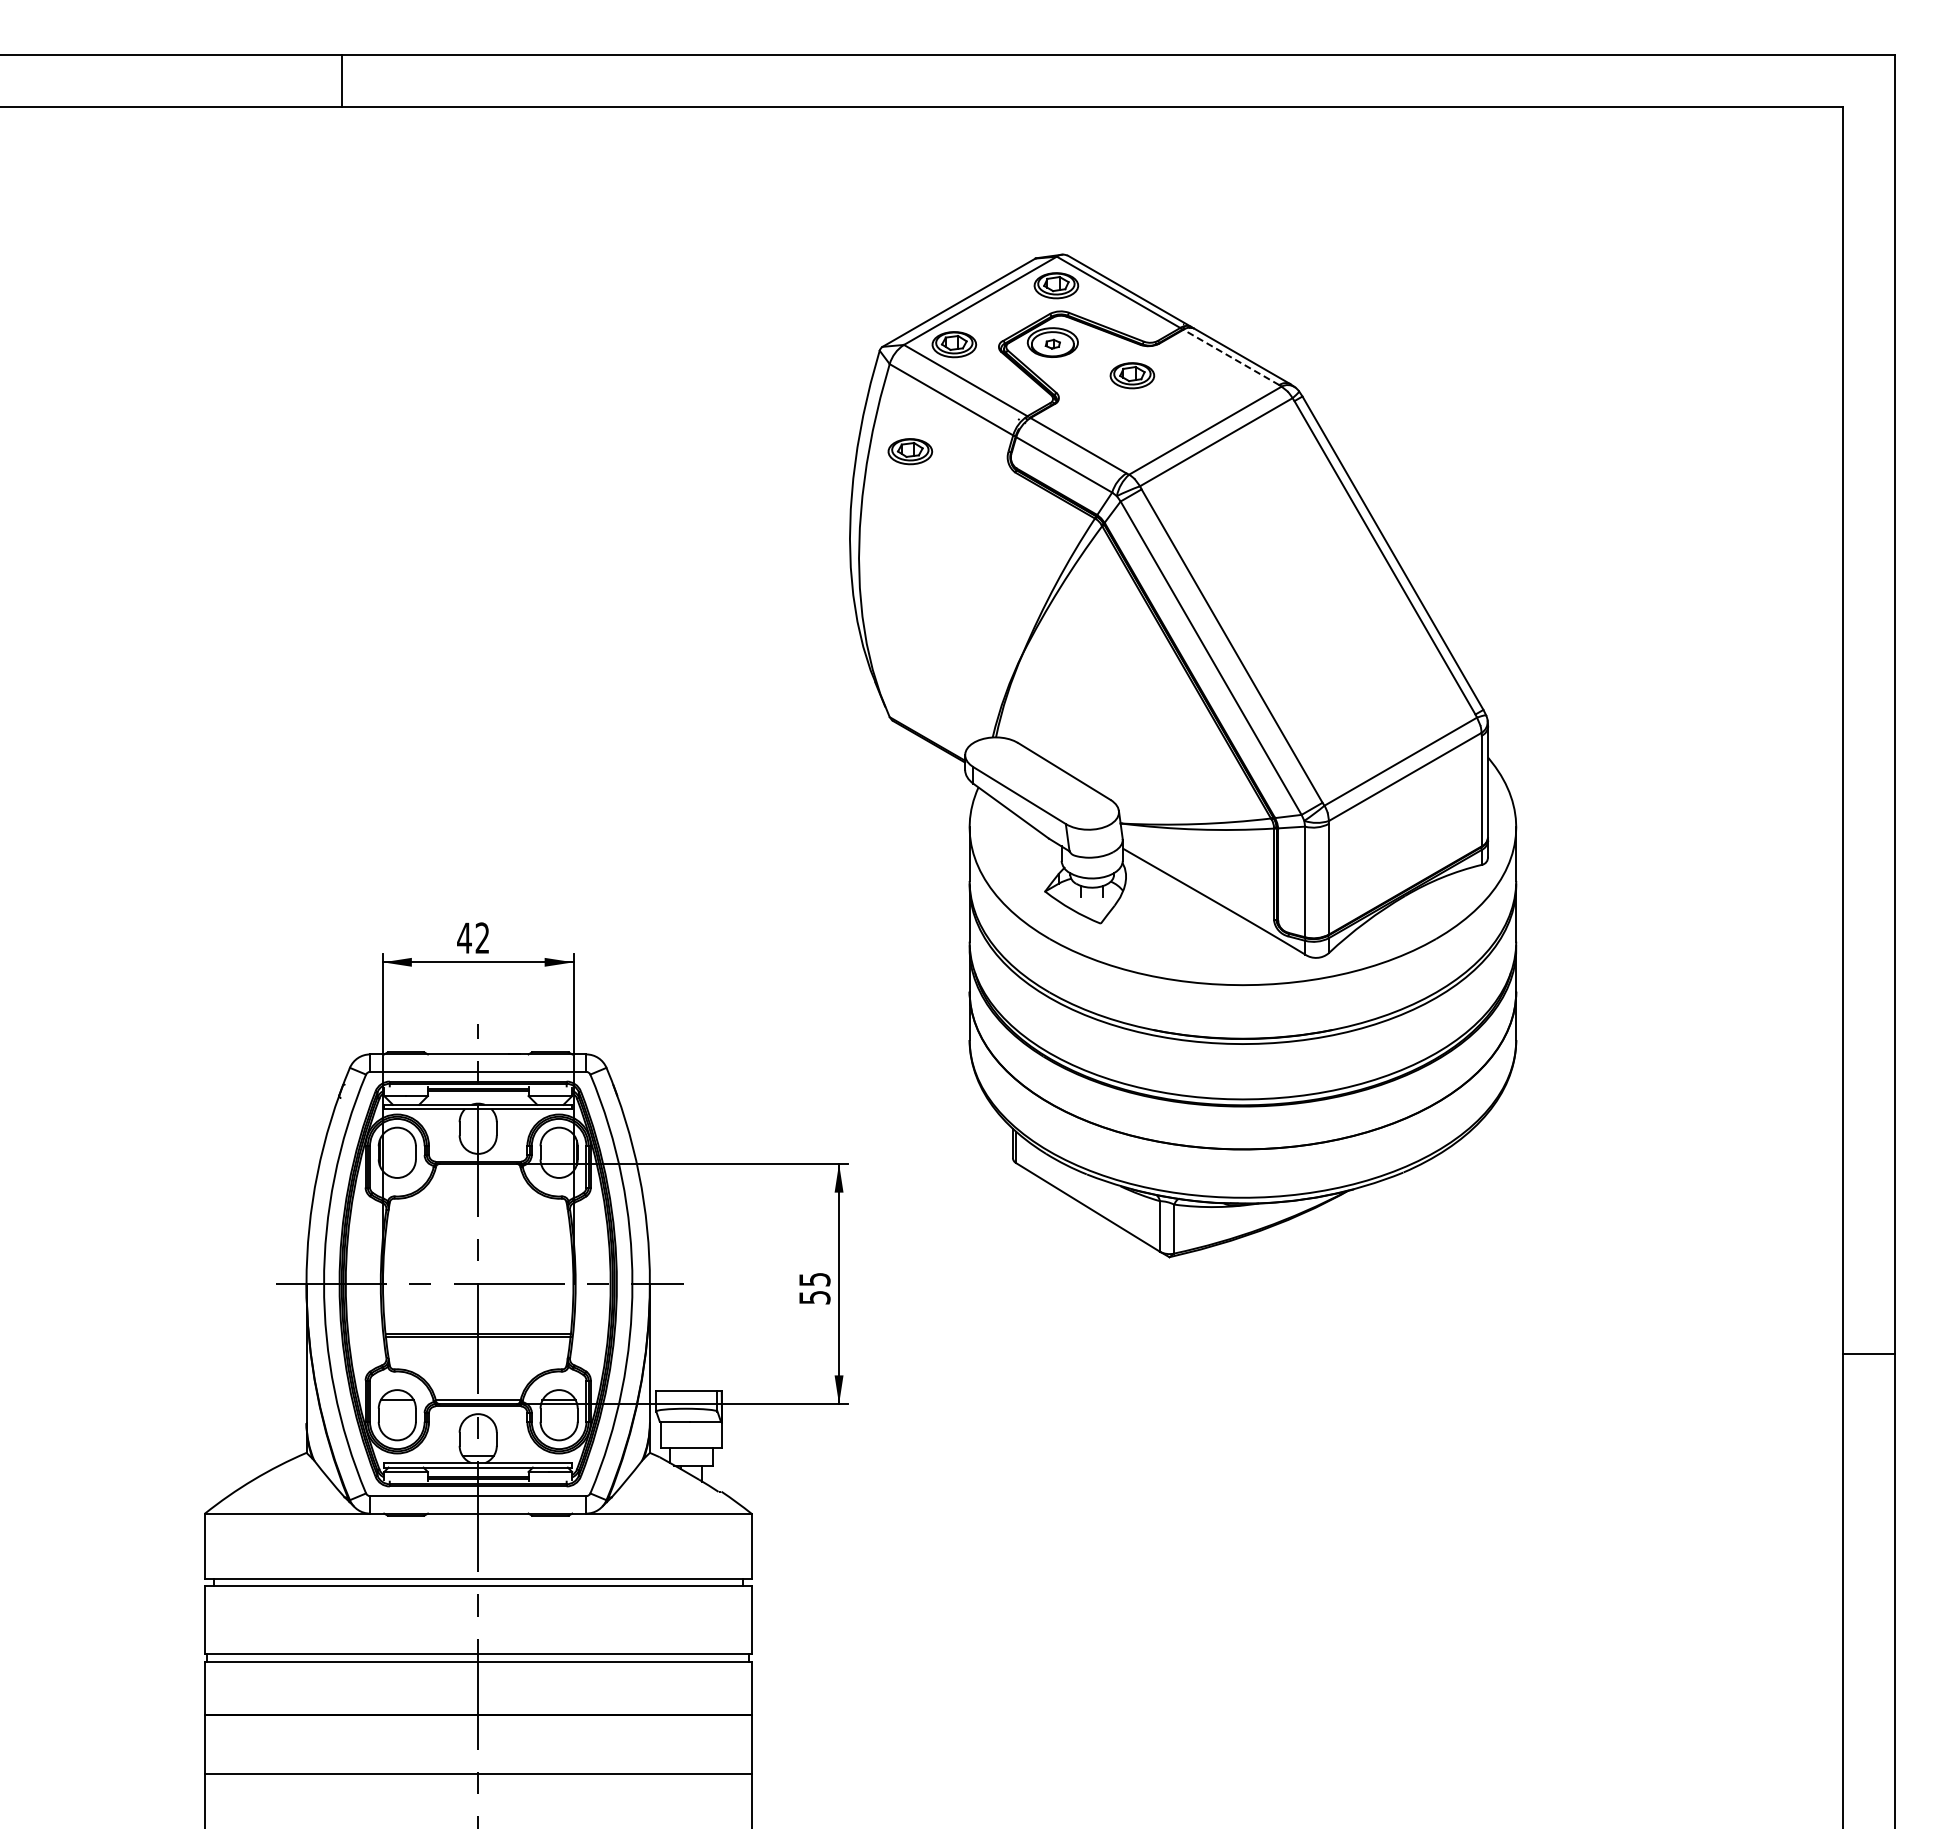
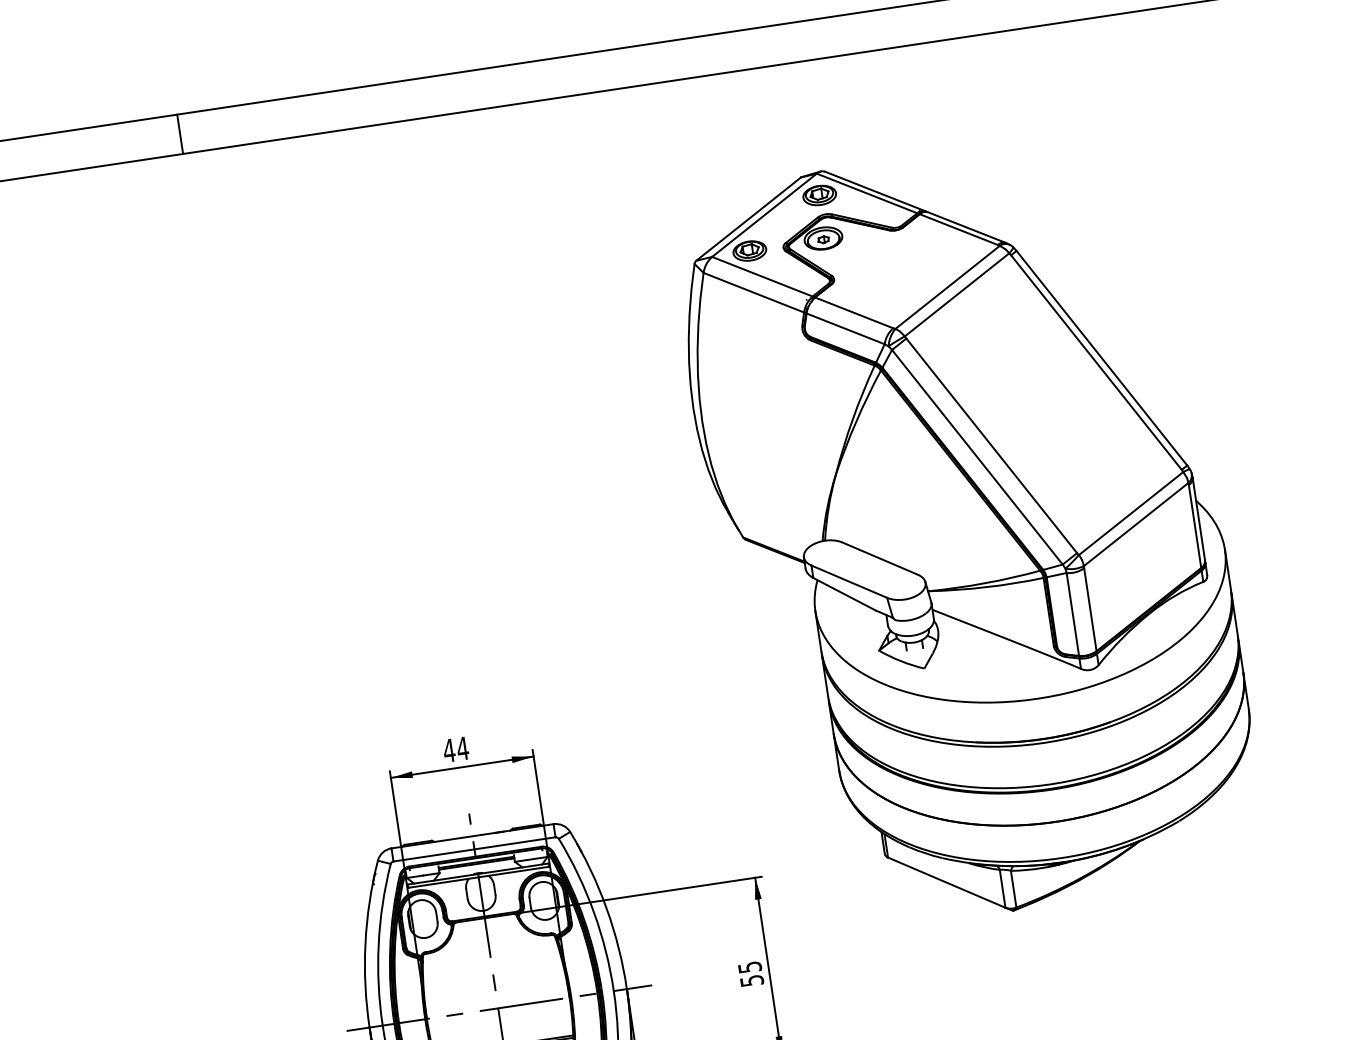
line: (341, 80) -> (180, 133), moved
line: (1230, 357) -> (958, 229), dashed -> solid
part: (1132, 375) -> (886, 254), removed
part: (910, 451) -> (728, 336), removed
text: (482, 937) -> (462, 748), 42 -> 44

